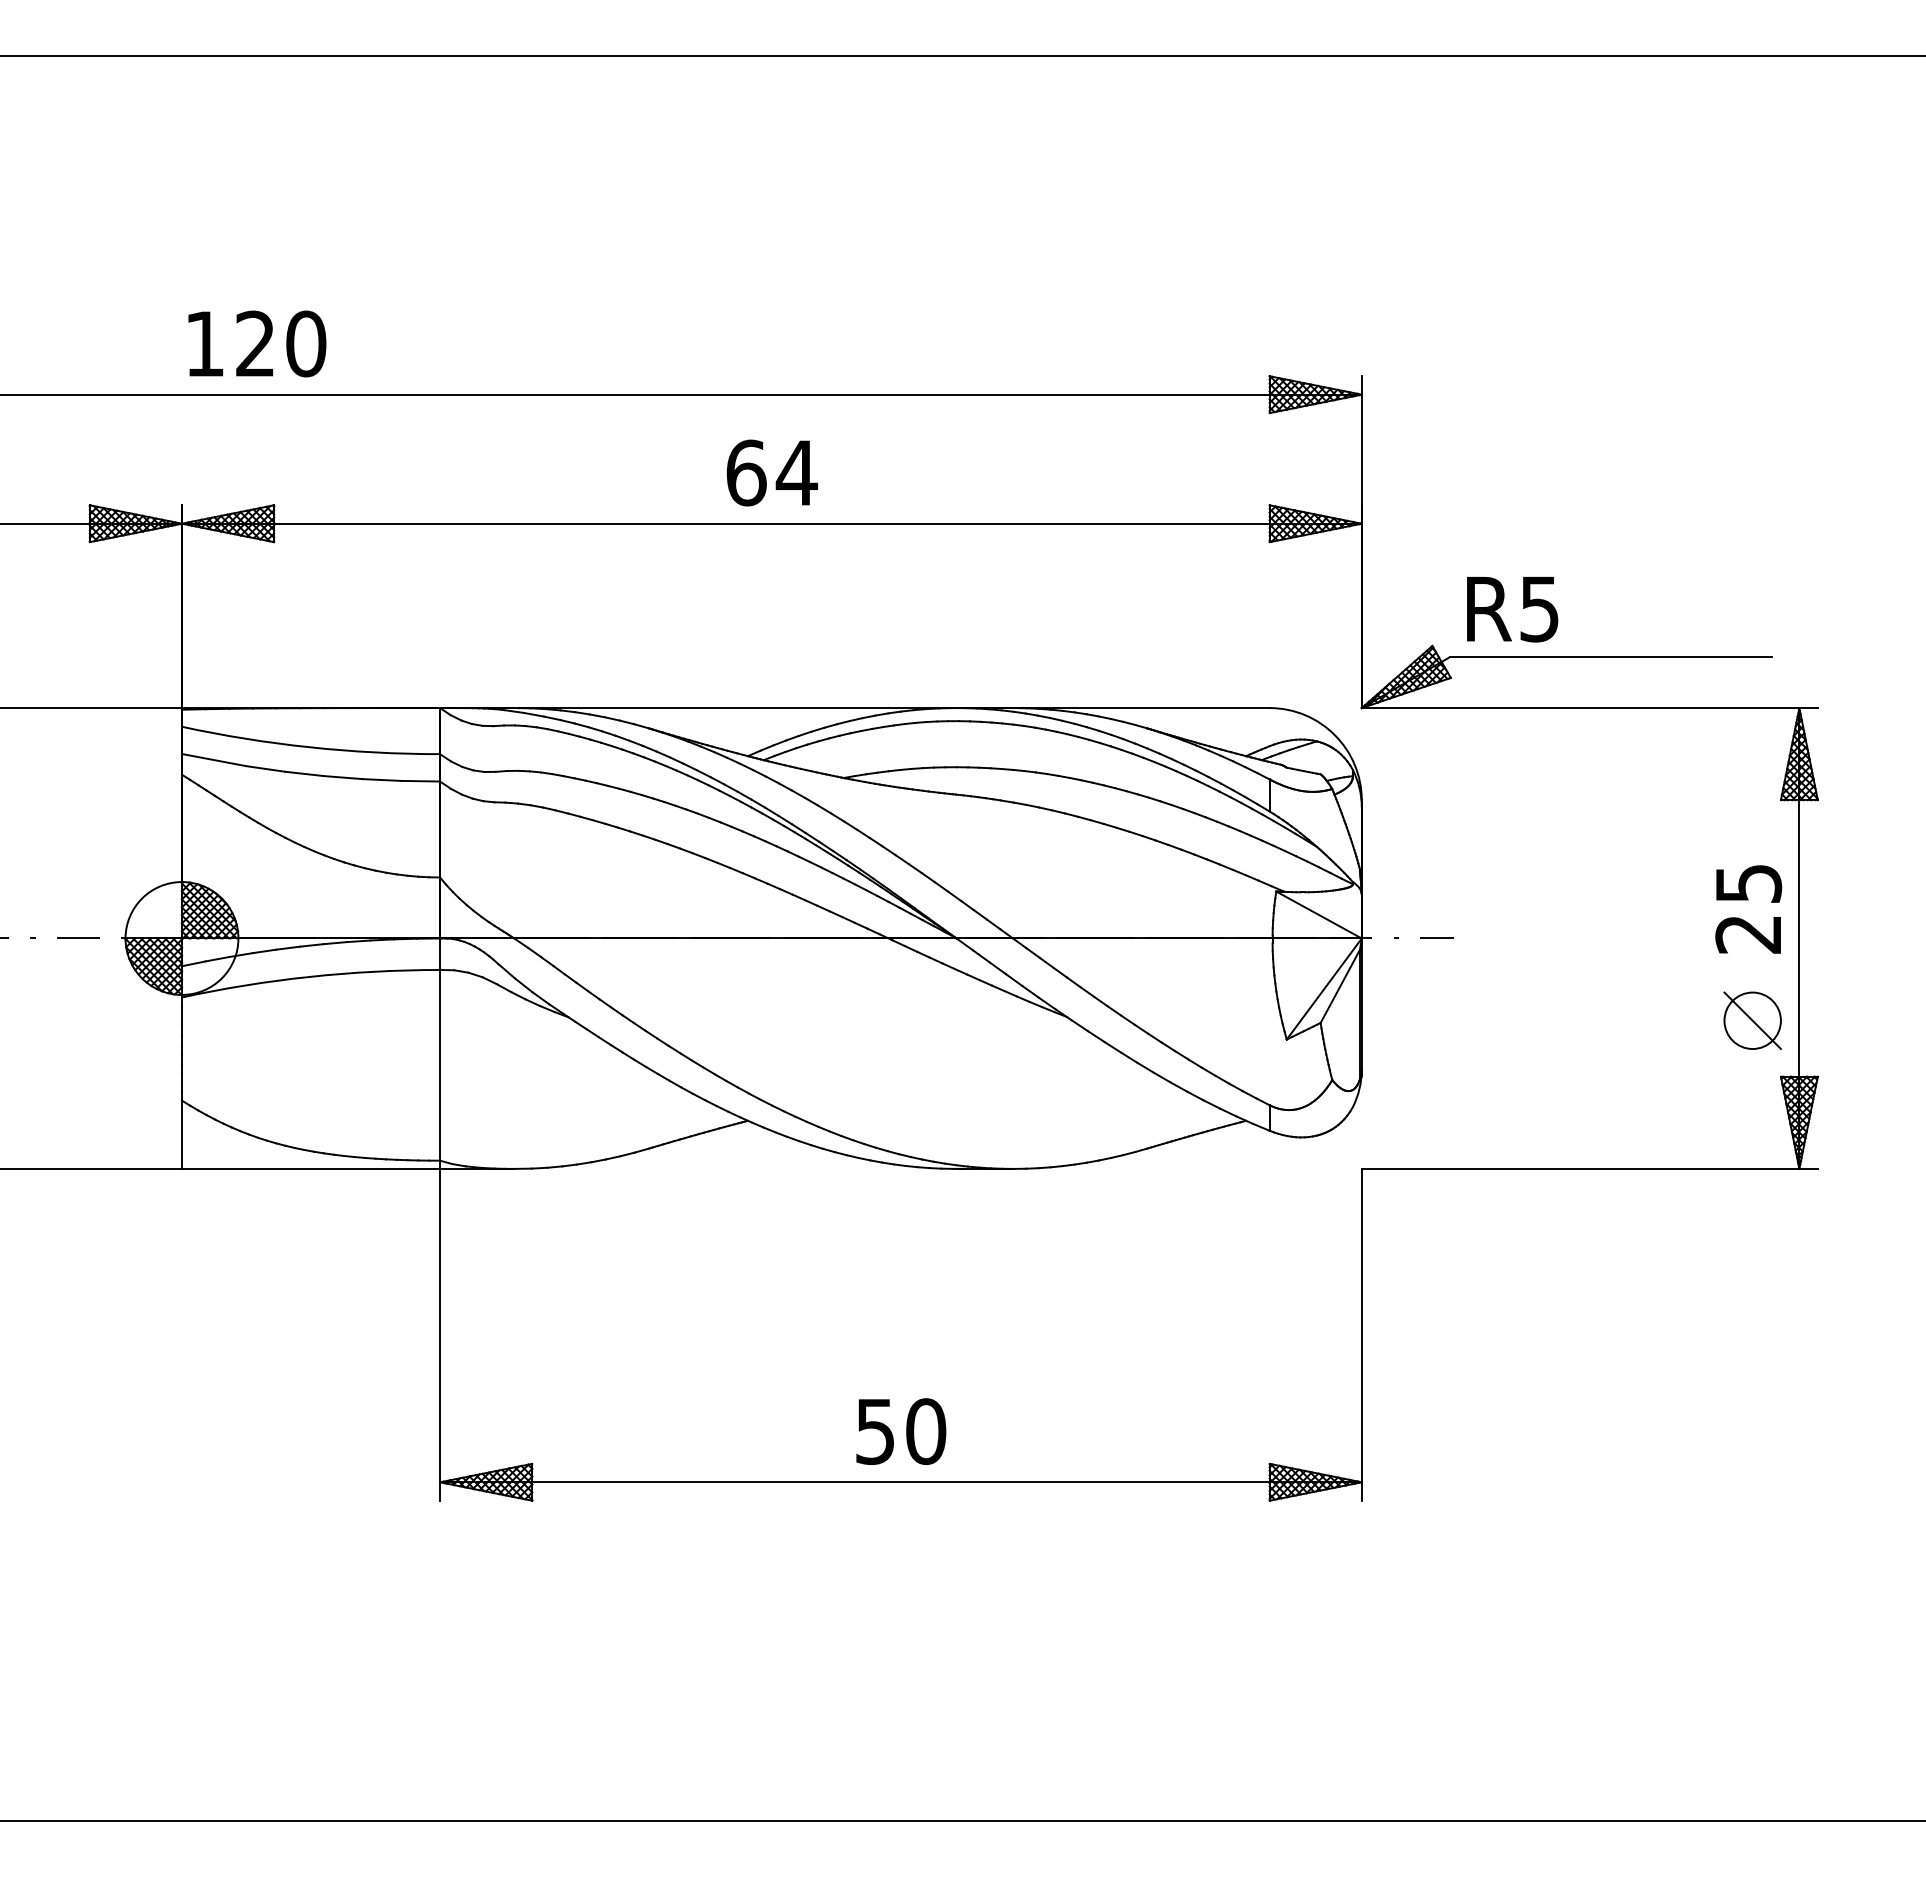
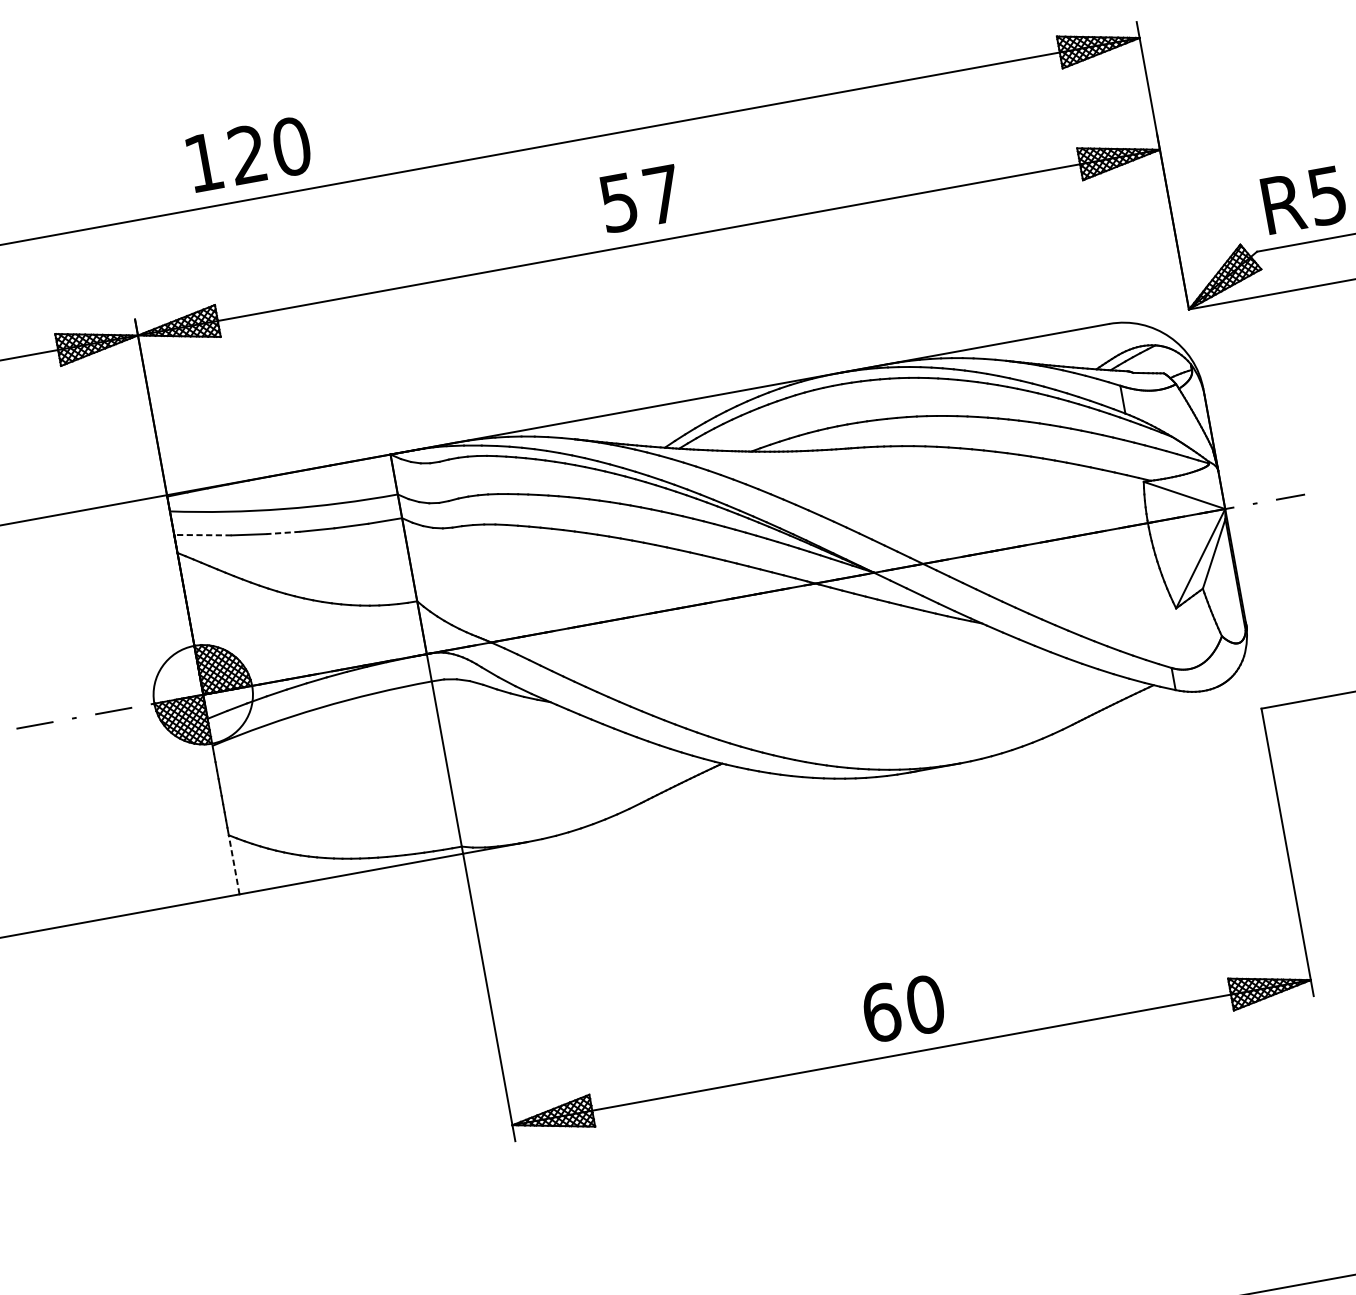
text: (257, 343) -> (249, 153), moved
text: (772, 472) -> (641, 198), 64 -> 57
line: (214, 760) -> (203, 535), solid -> dashed
line: (304, 773) -> (283, 532), solid -> dashed
line: (182, 1134) -> (234, 864), solid -> dashed
text: (875, 1431) -> (881, 1012), 50 -> 60

